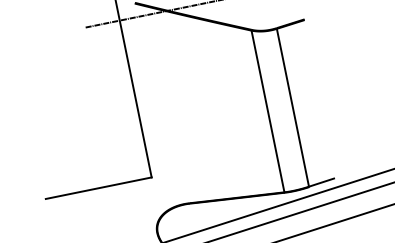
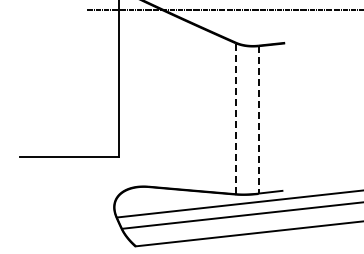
line: (292, 107) -> (258, 119), solid -> dashed
line: (267, 111) -> (235, 118), solid -> dashed

